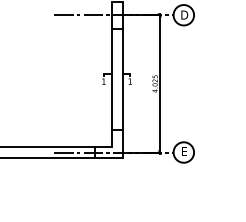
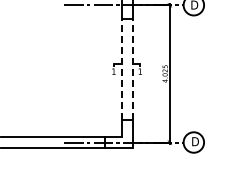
line: (112, 79) -> (122, 69), solid -> dashed
line: (122, 79) -> (132, 69), solid -> dashed
text: (185, 151) -> (195, 141), E -> D

